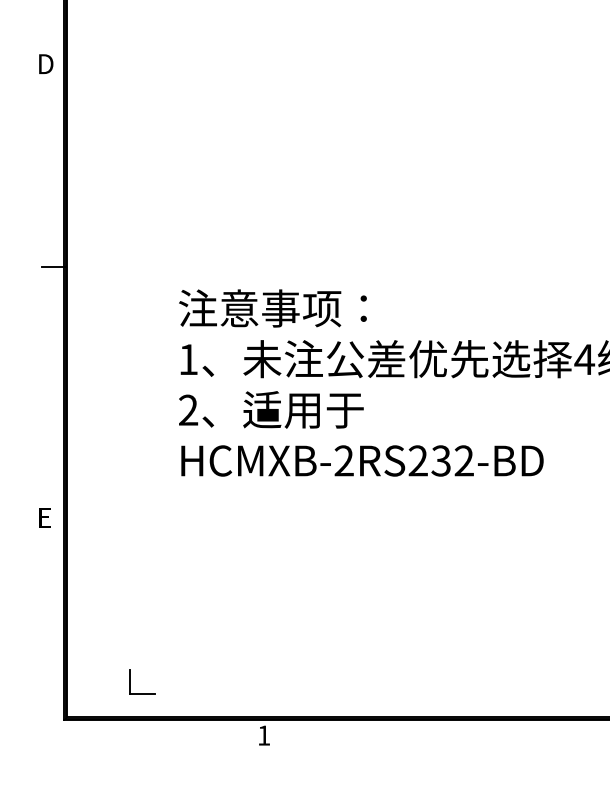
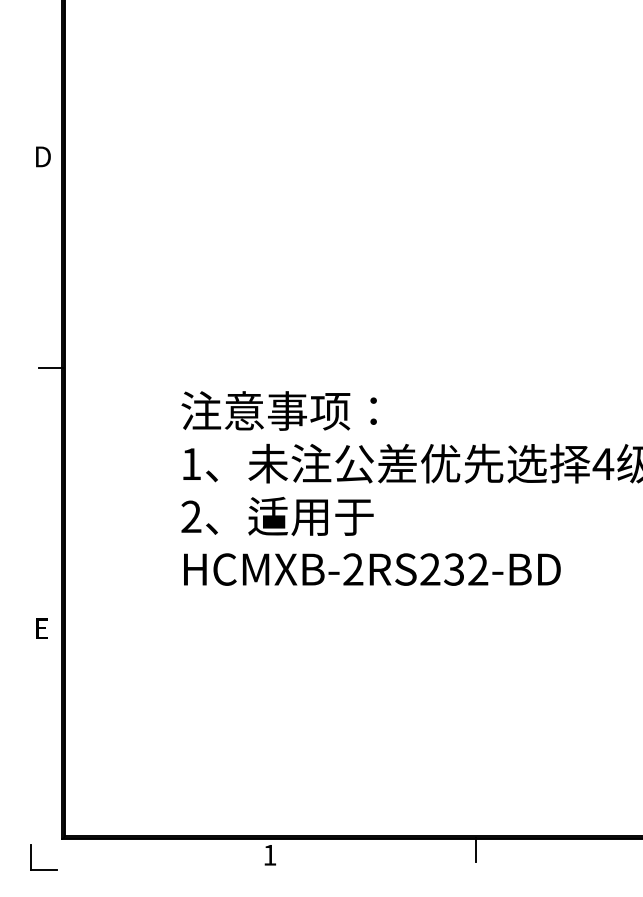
part: (130, 682) -> (31, 857), moved
line: (462, 730) -> (476, 849), added

